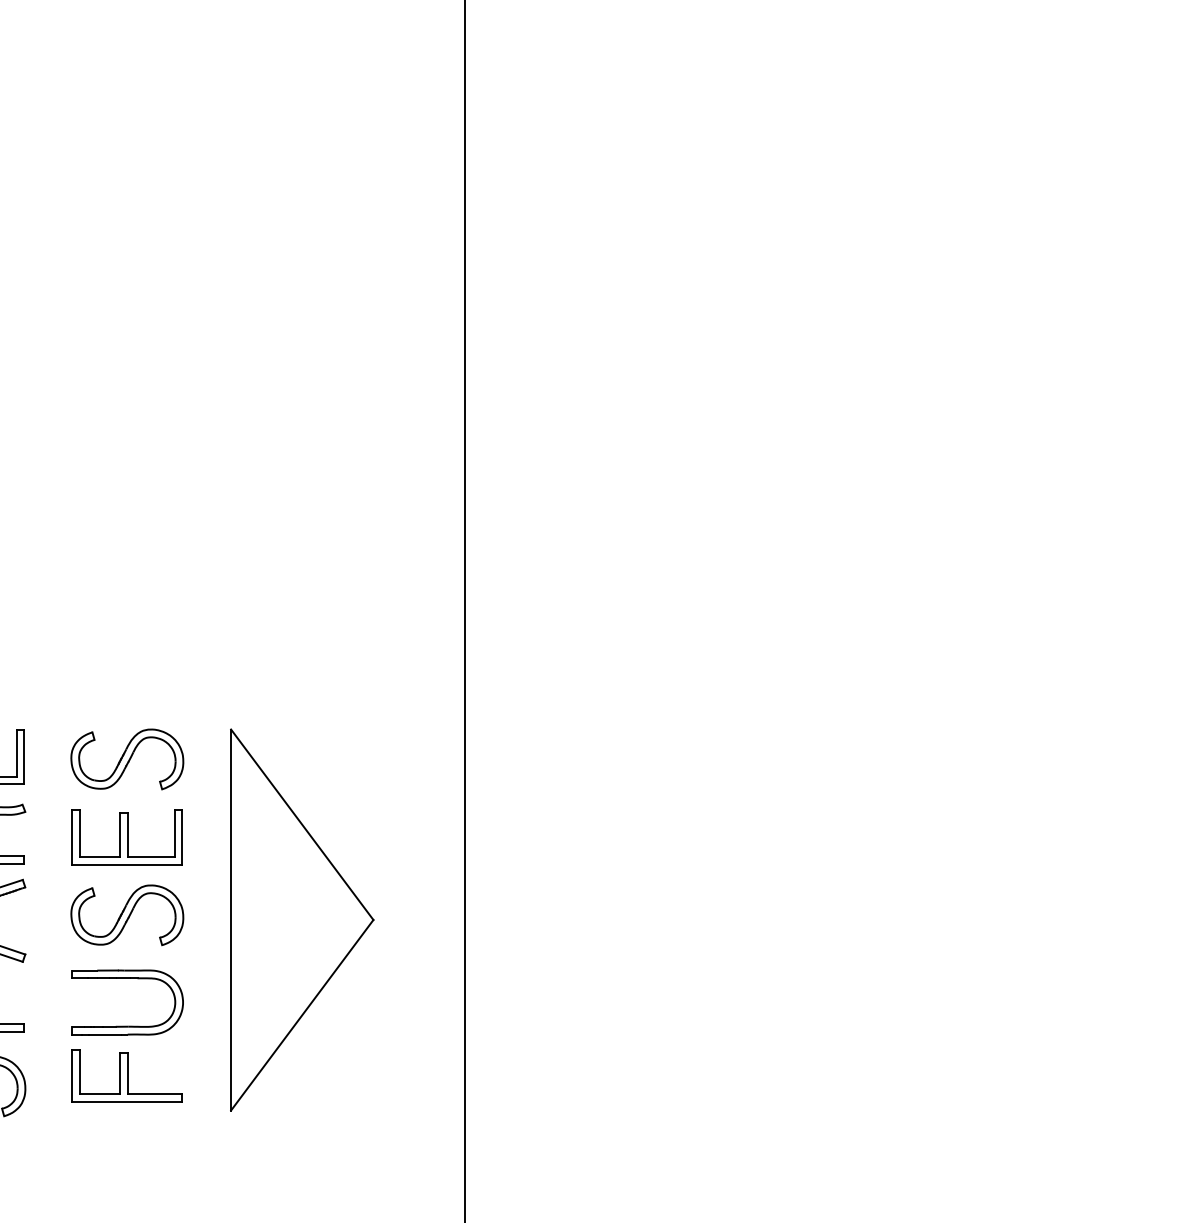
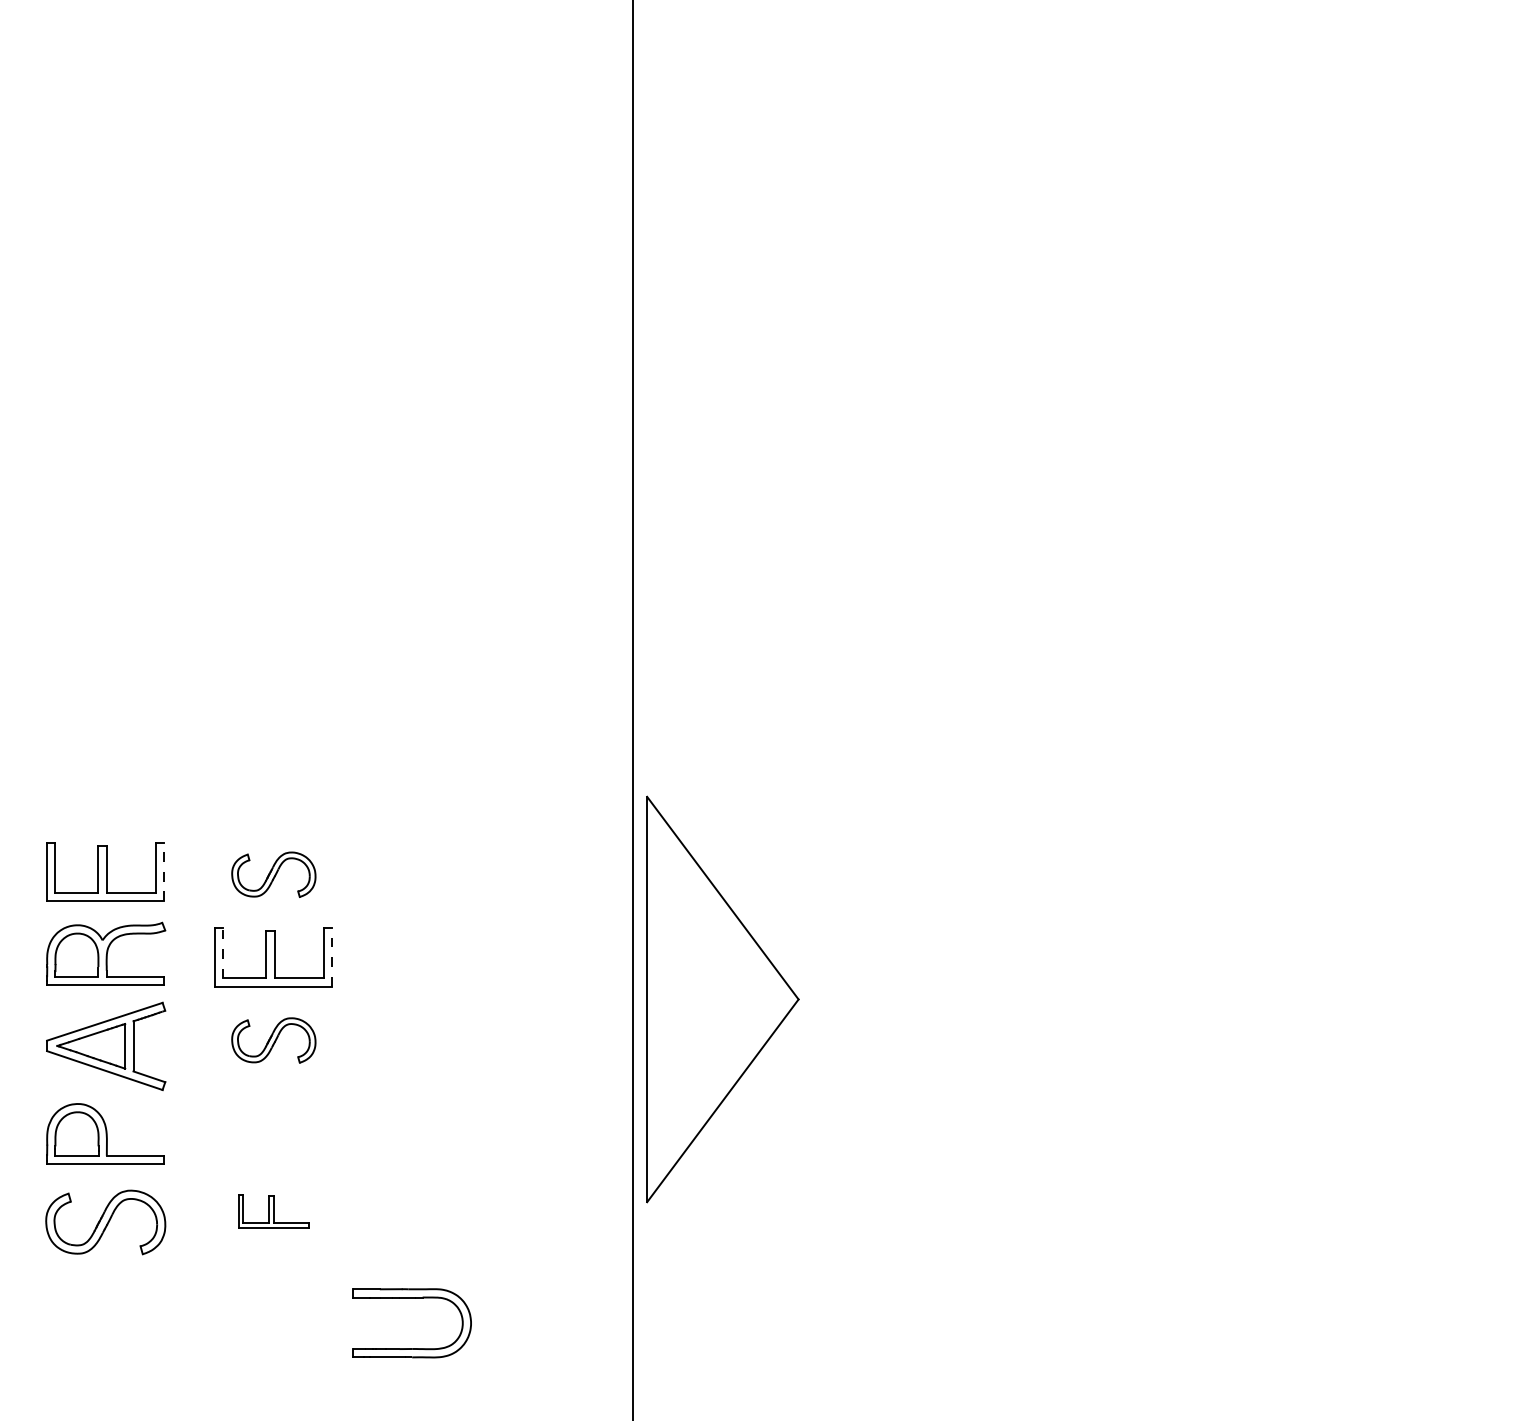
line: (24, 756) -> (164, 871), solid -> dashed
part: (127, 759) -> (273, 874), size x0.7
line: (80, 832) -> (223, 952), solid -> dashed
line: (182, 836) -> (332, 956), solid -> dashed
part: (127, 915) -> (273, 1040), size x0.7
part: (301, 920) -> (722, 999), moved
part: (127, 979) -> (411, 1298), moved
part: (127, 1076) -> (273, 1211), size x0.6

